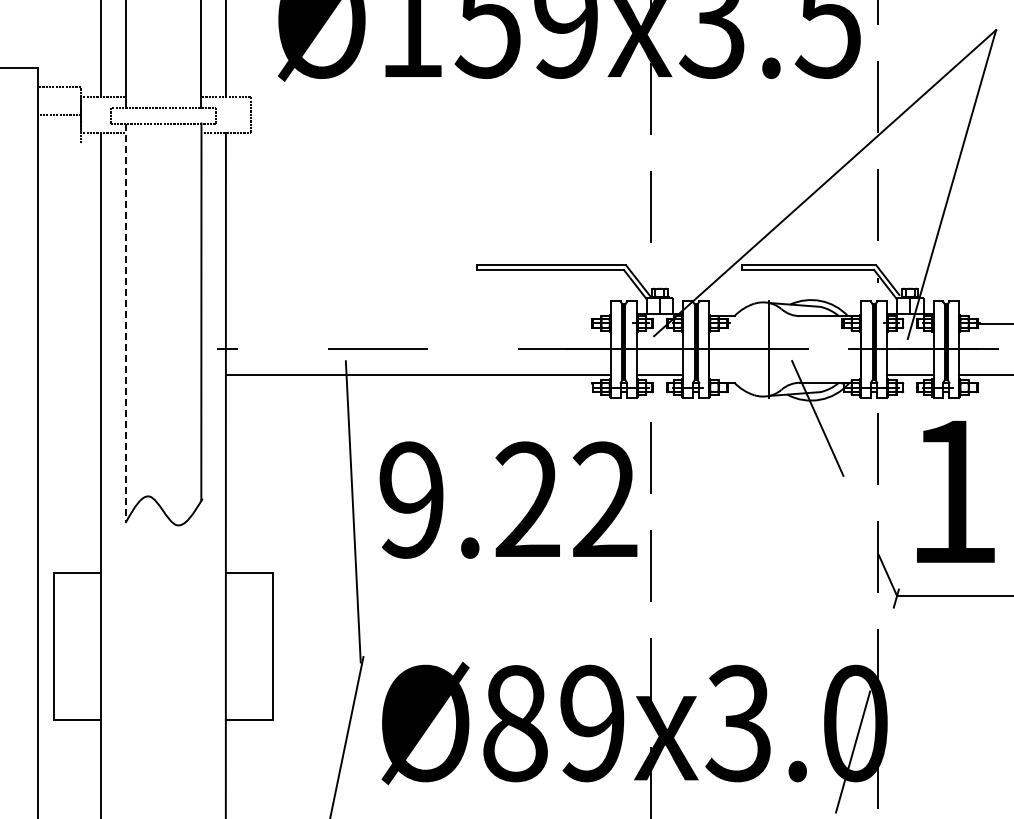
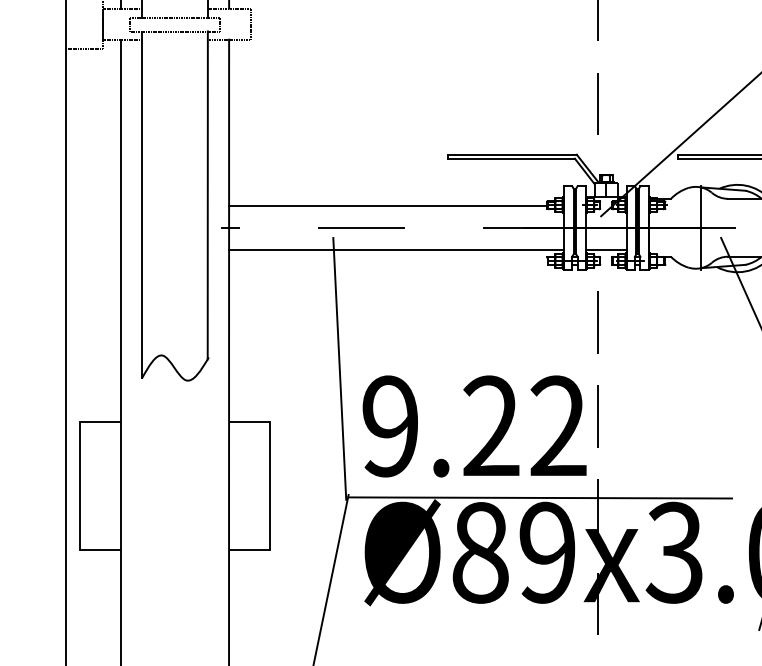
line: (59, 115) -> (84, 48), moved
line: (125, 323) -> (141, 205), dashed -> solid
line: (409, 324) -> (388, 206), added
text: (508, 499) -> (474, 425), moved
line: (583, 660) -> (539, 498), added

